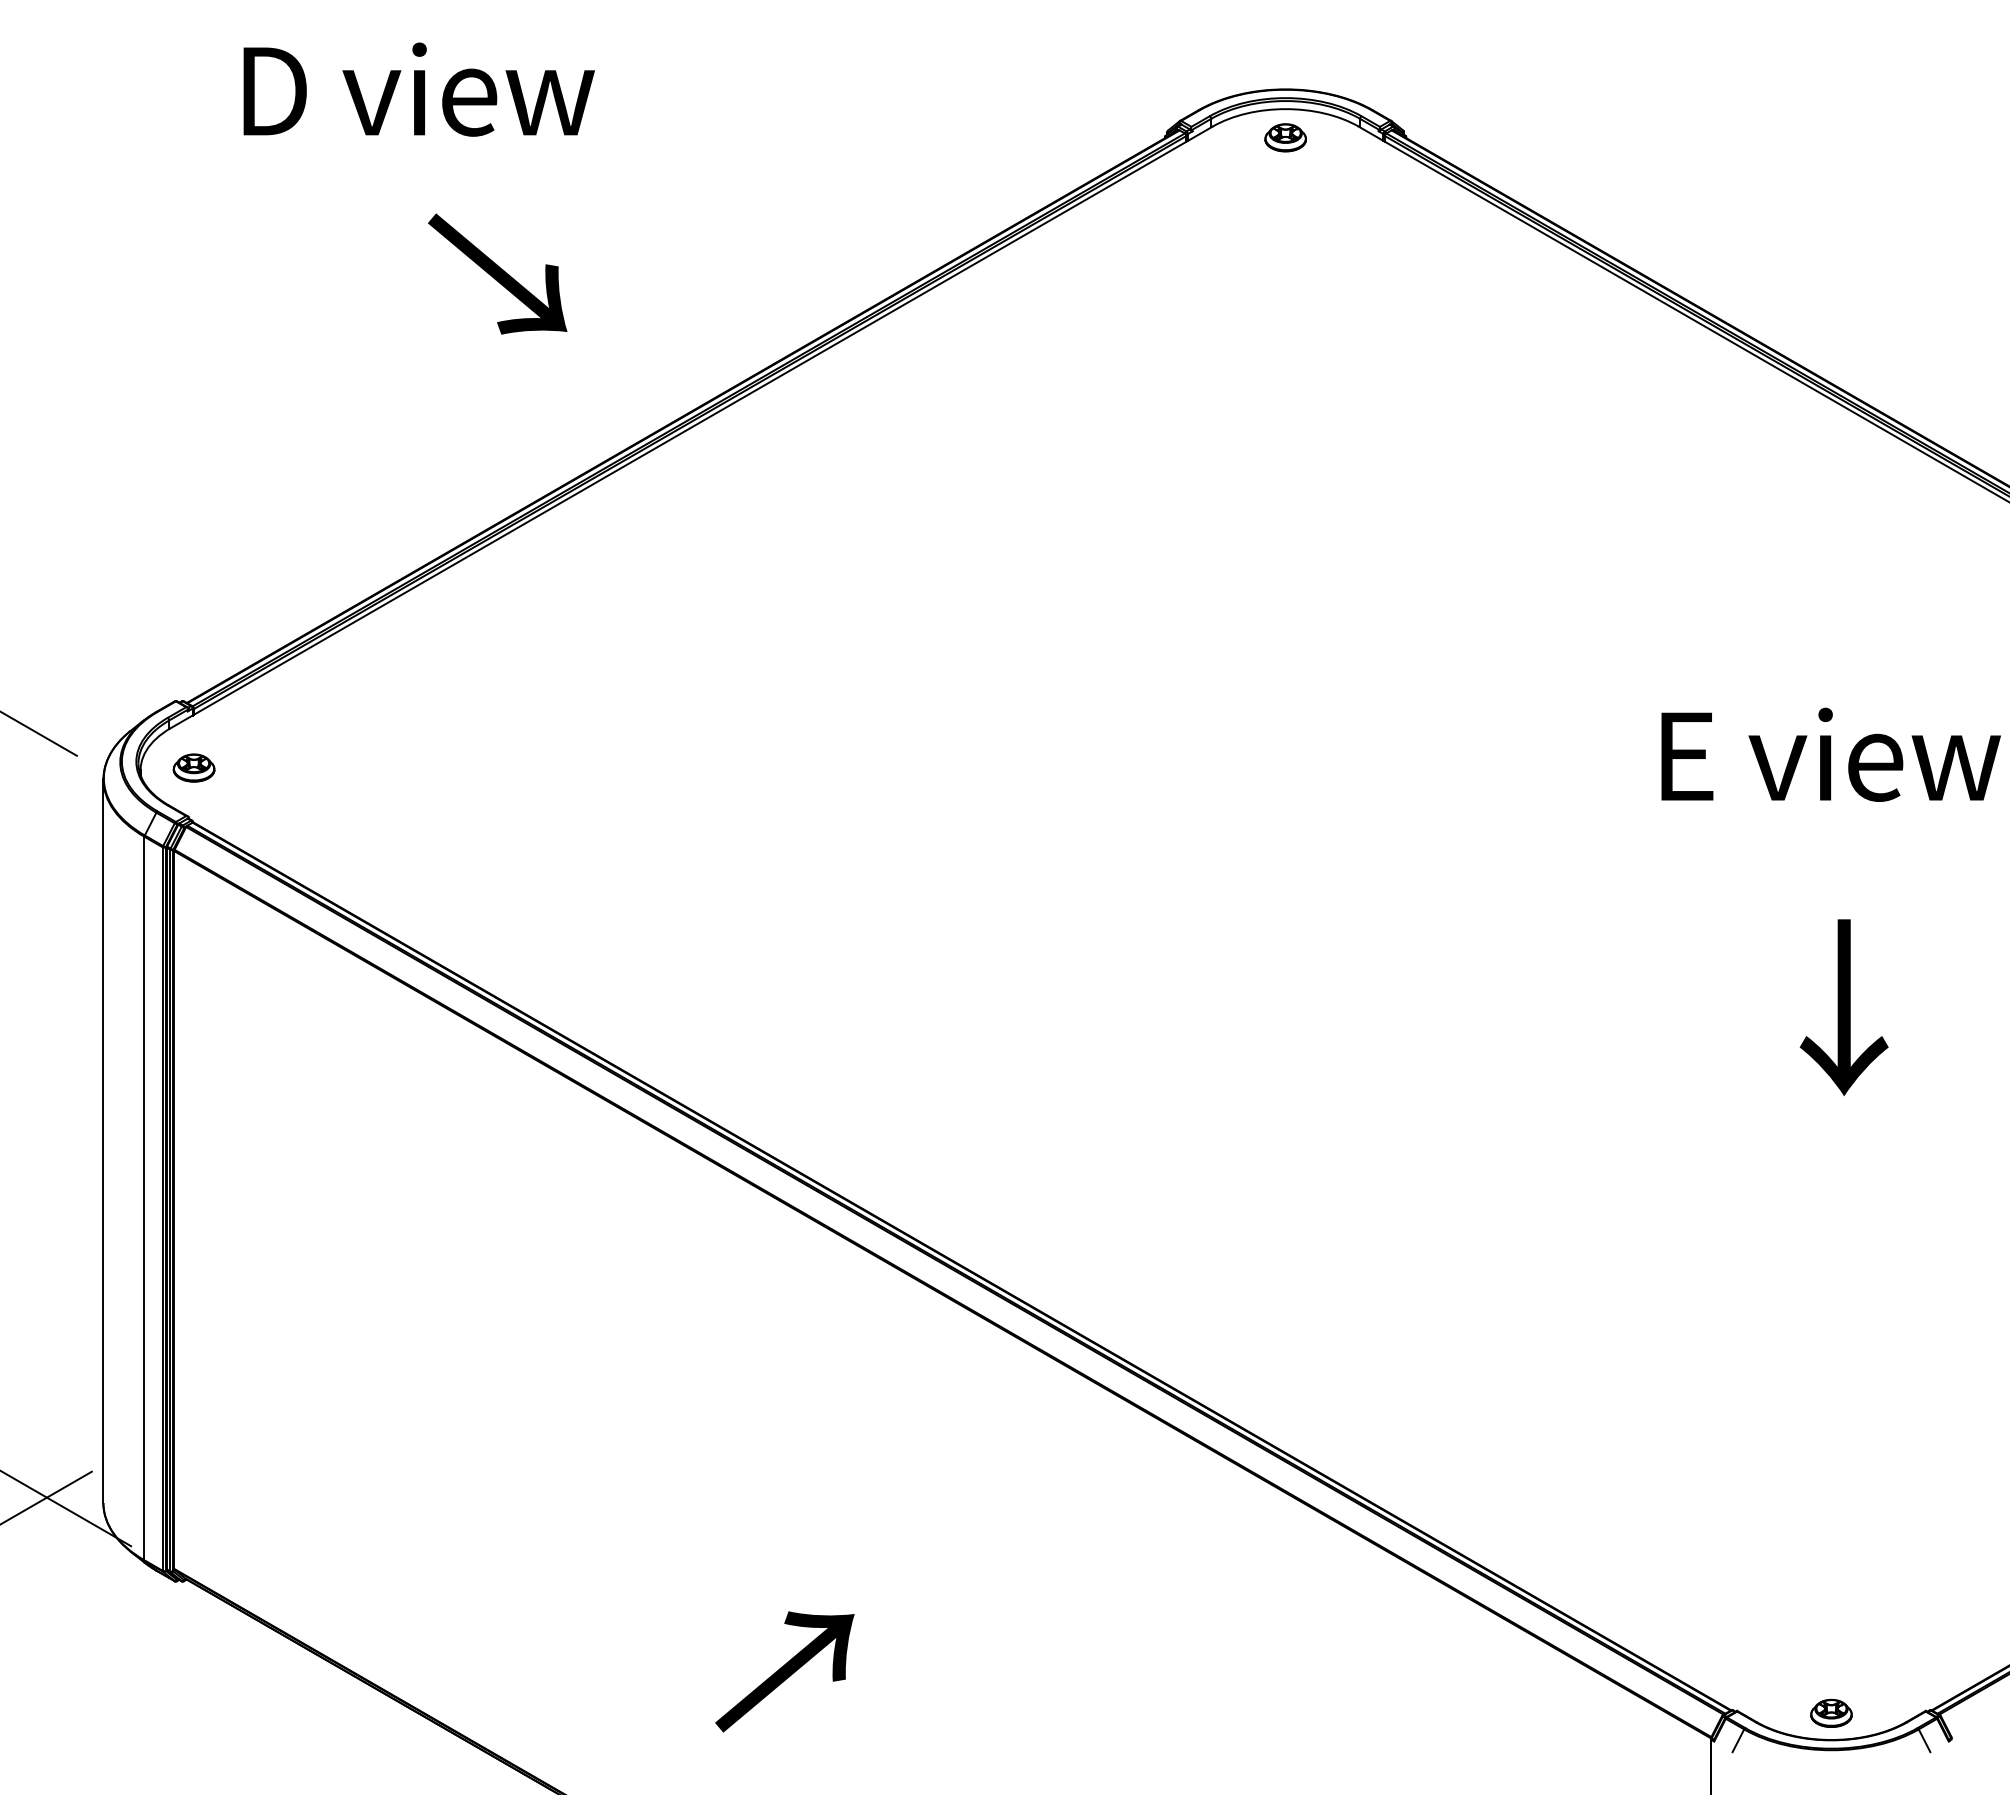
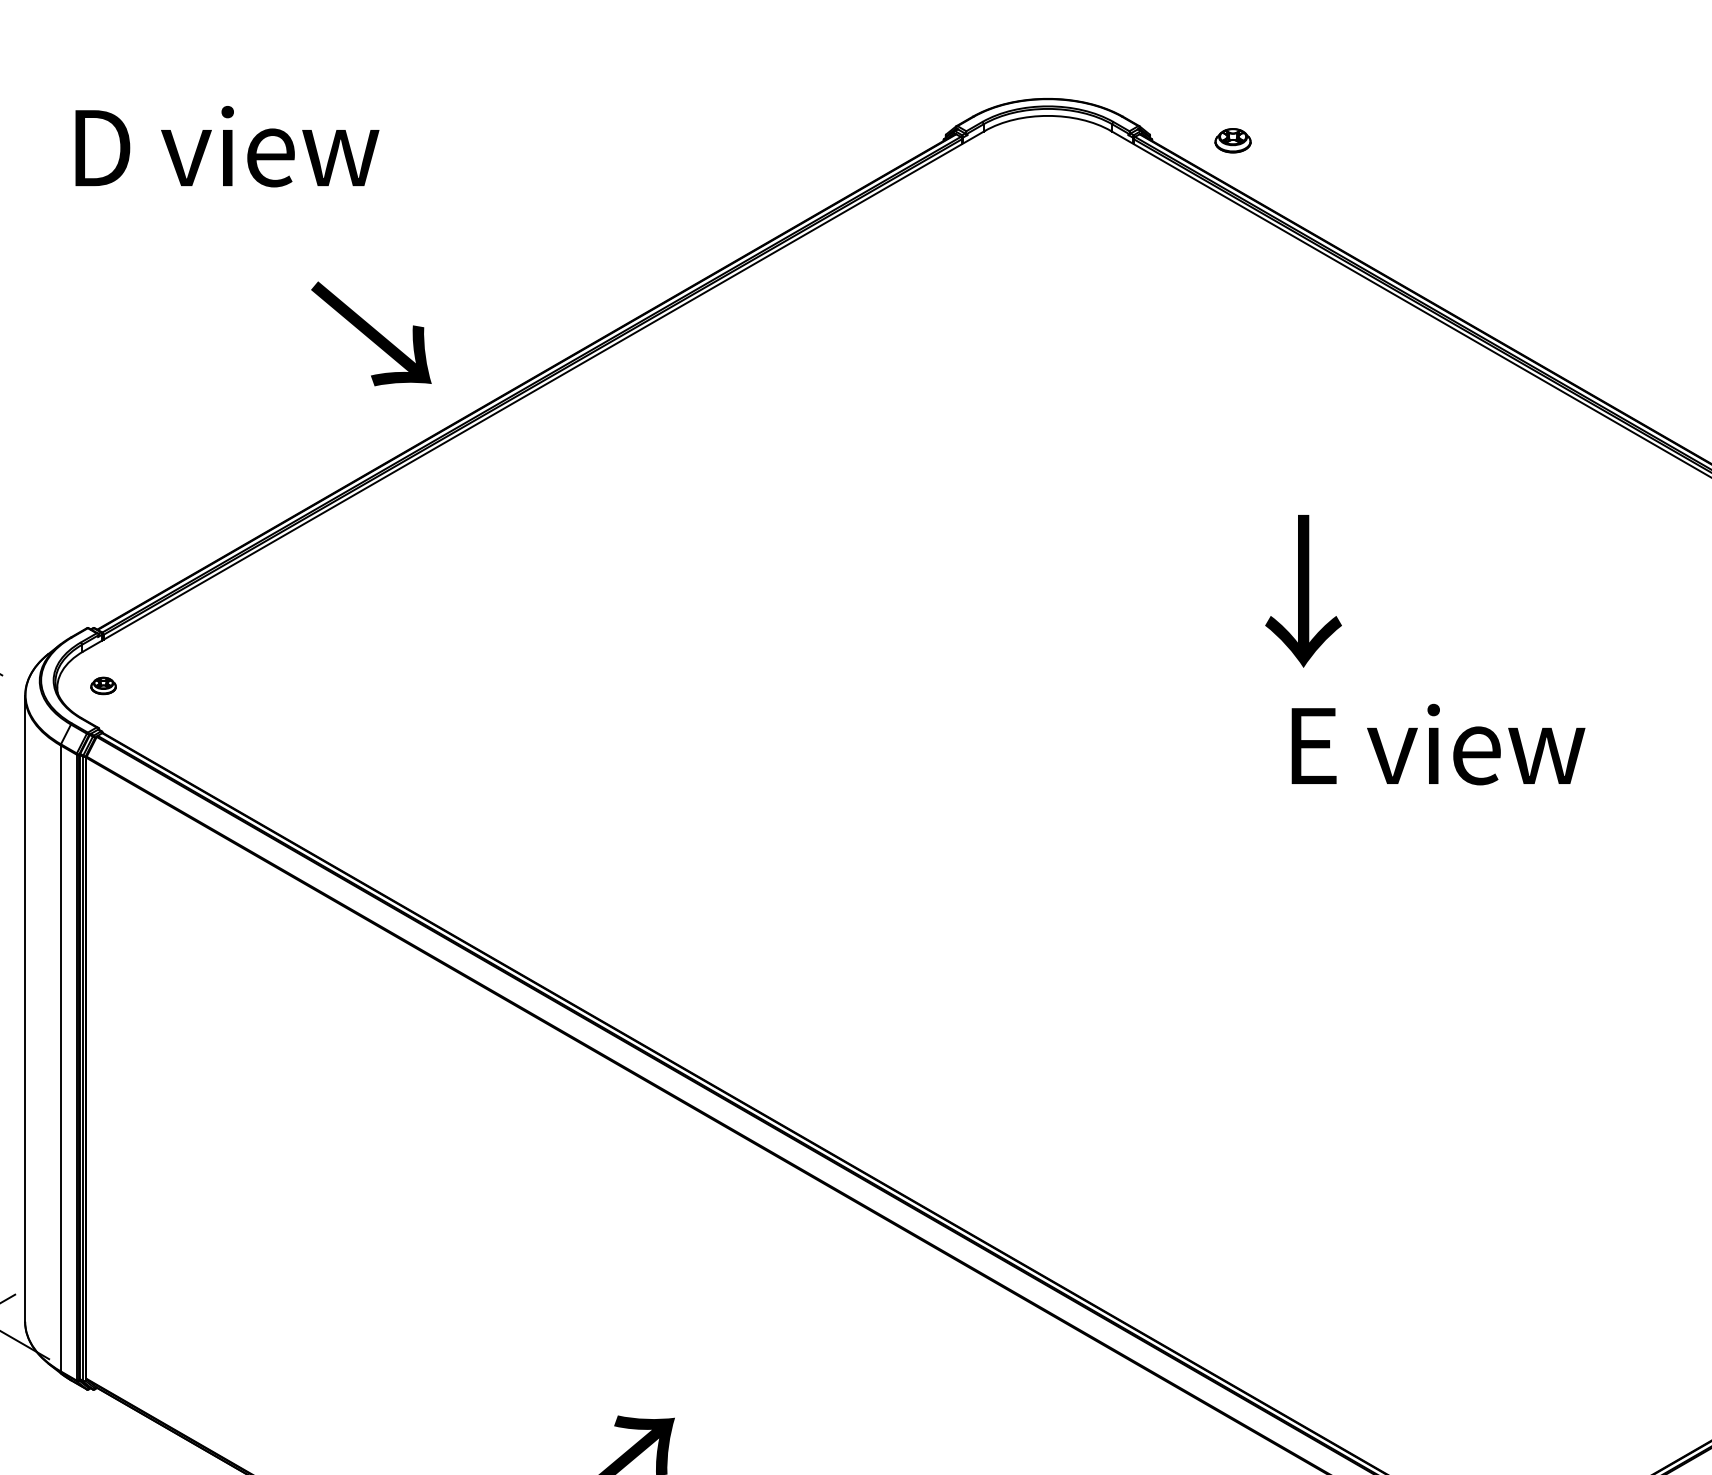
text: (418, 89) -> (226, 146), moved
part: (1285, 137) -> (1232, 140), moved
text: (497, 273) -> (371, 333), moved
text: (1830, 754) -> (1437, 744), moved
part: (193, 767) -> (103, 685), size x0.7
text: (1843, 1007) -> (1302, 591), moved

